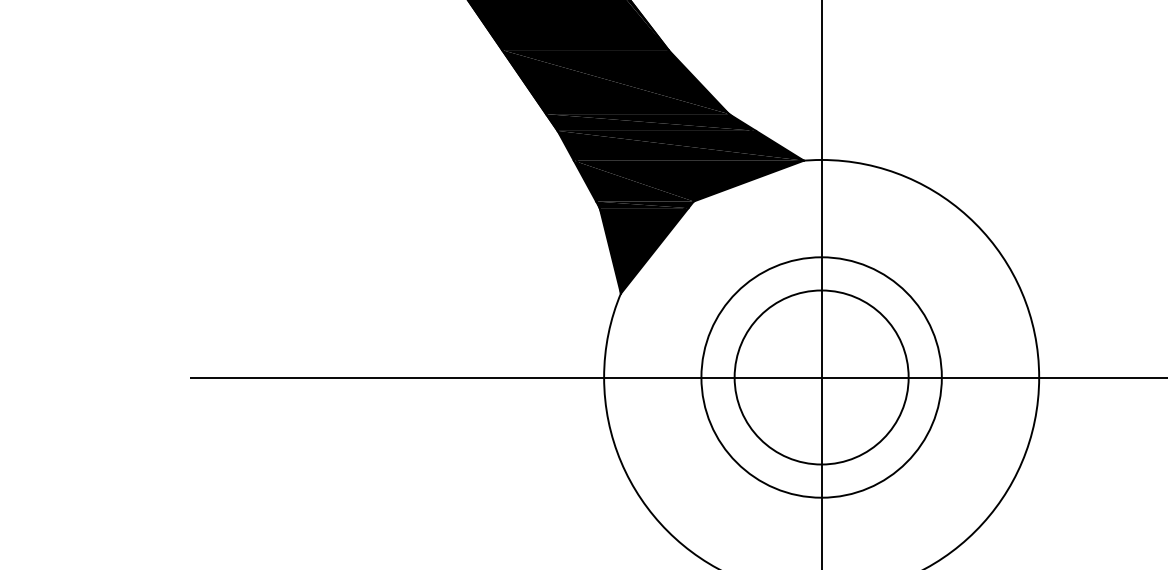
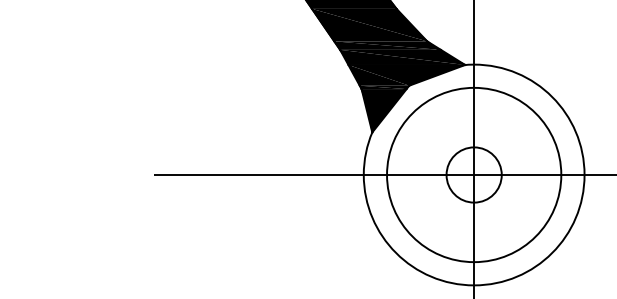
circle: (820, 376) -> (473, 174), size x0.62
circle: (822, 376) -> (474, 174), size x1.43

